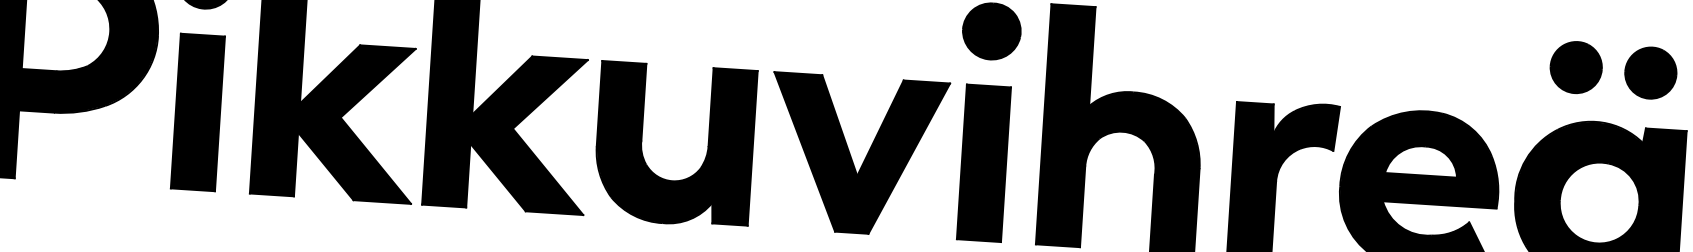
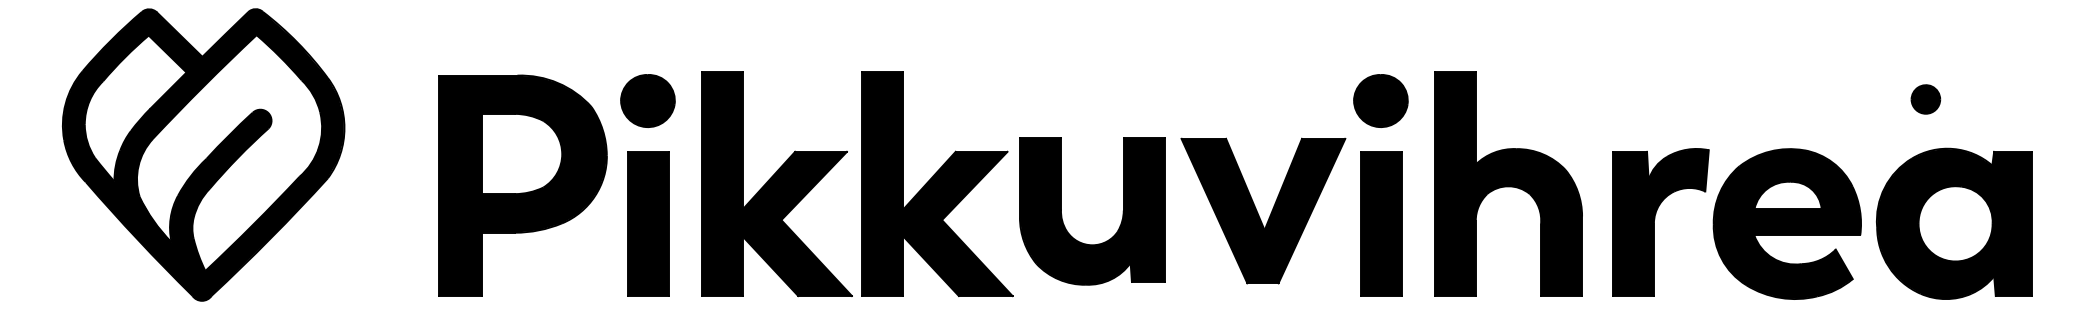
part: (1575, 67) -> (1925, 99), size x0.6
part: (1650, 72) -> (1995, 99), removed
part: (707, 147) -> (1122, 211), moved
part: (857, 154) -> (1263, 210), moved

